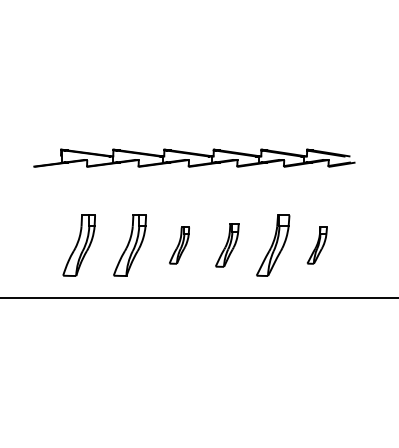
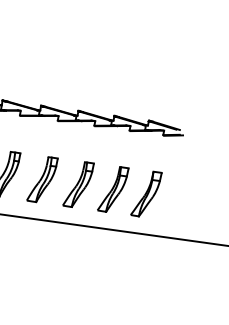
part: (179, 245) -> (42, 179), size x1.67
part: (227, 245) -> (78, 184), size x1.43
part: (317, 245) -> (146, 193), size x1.67

